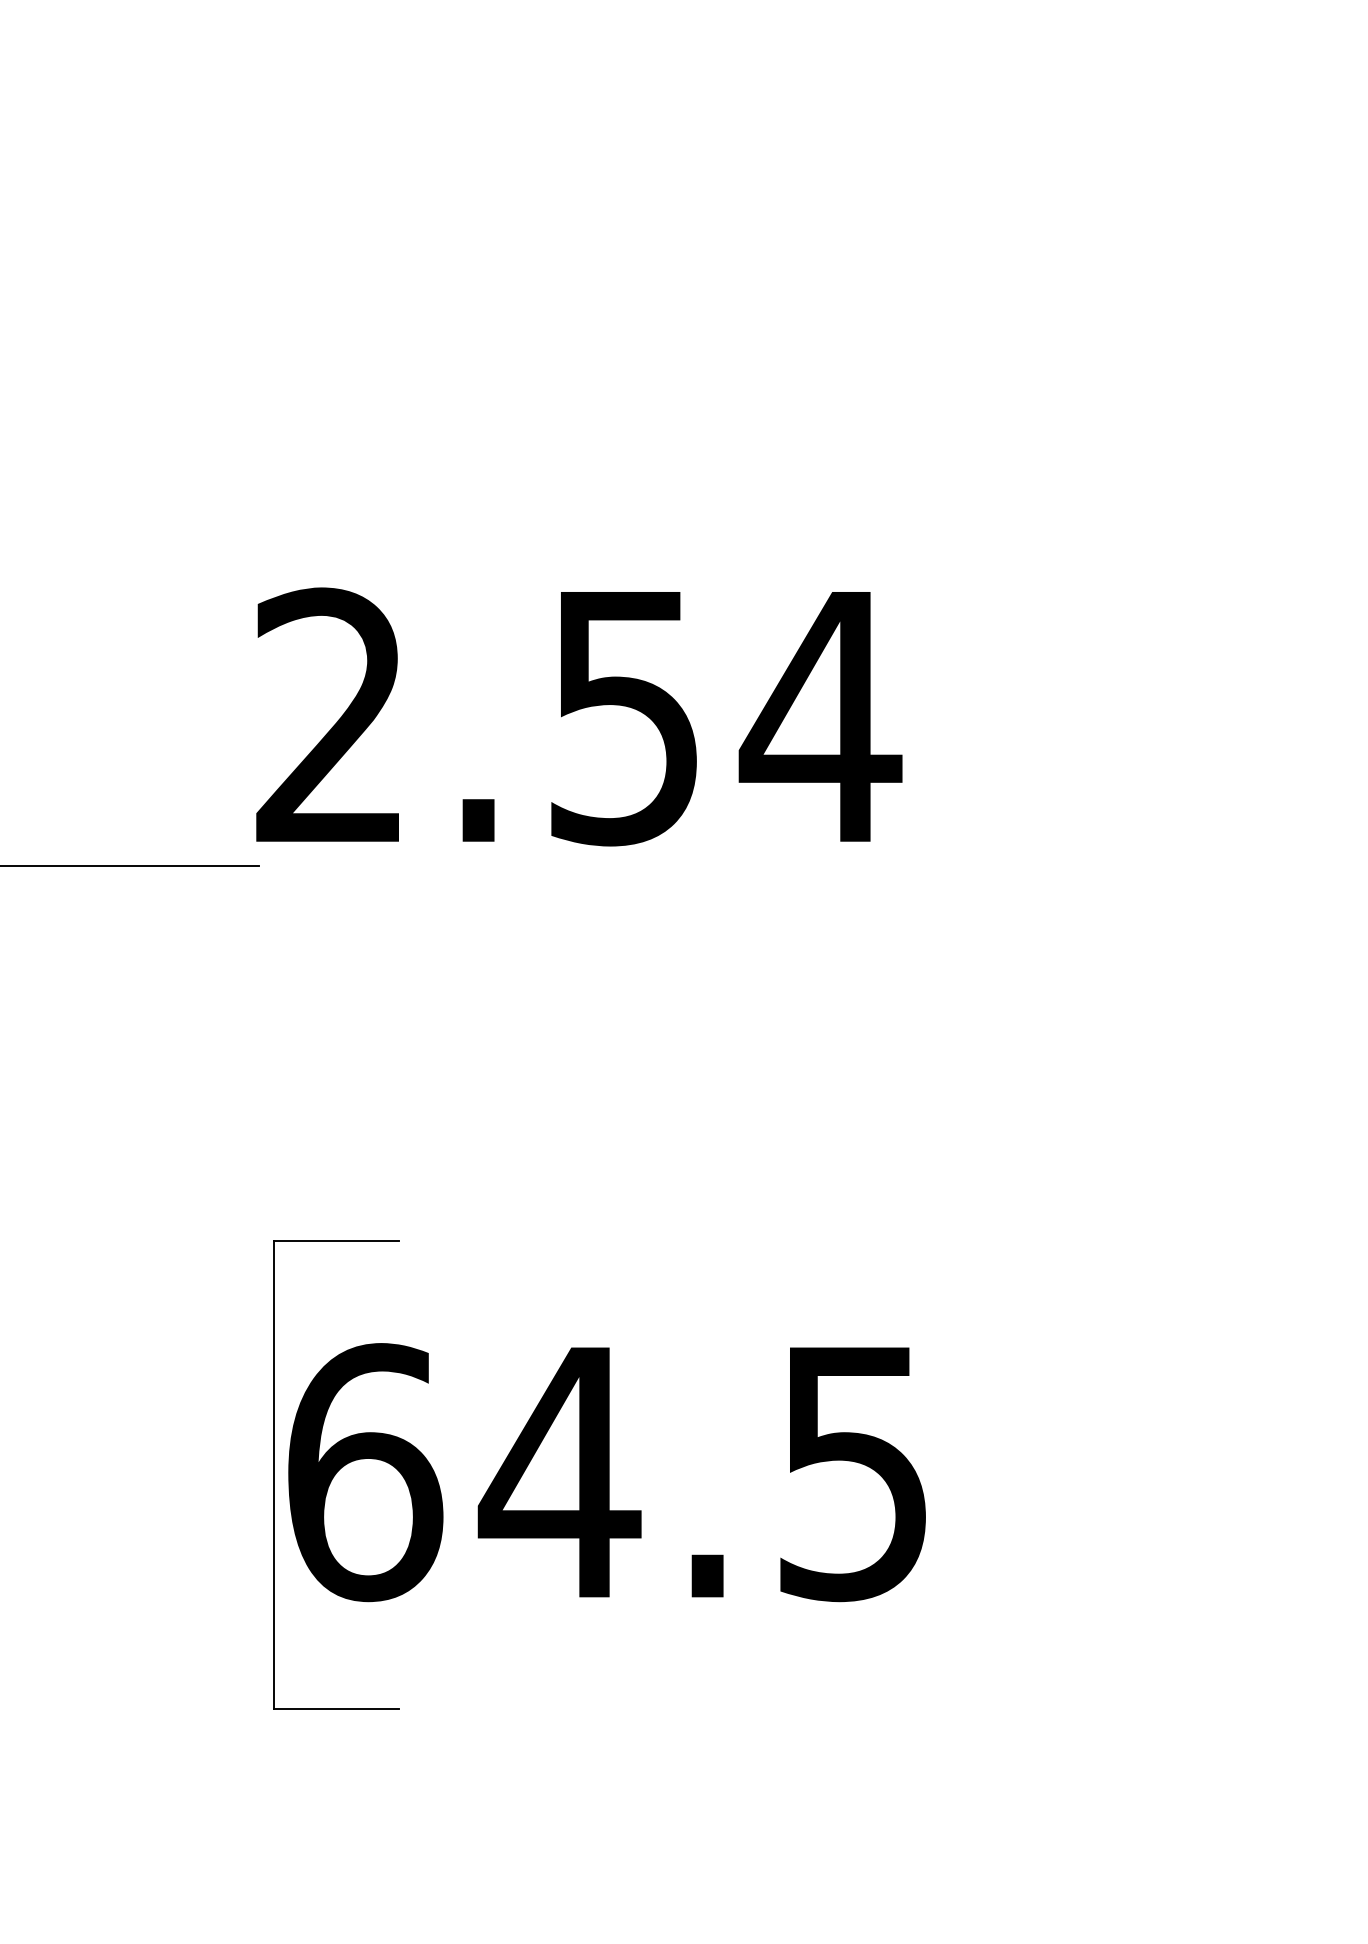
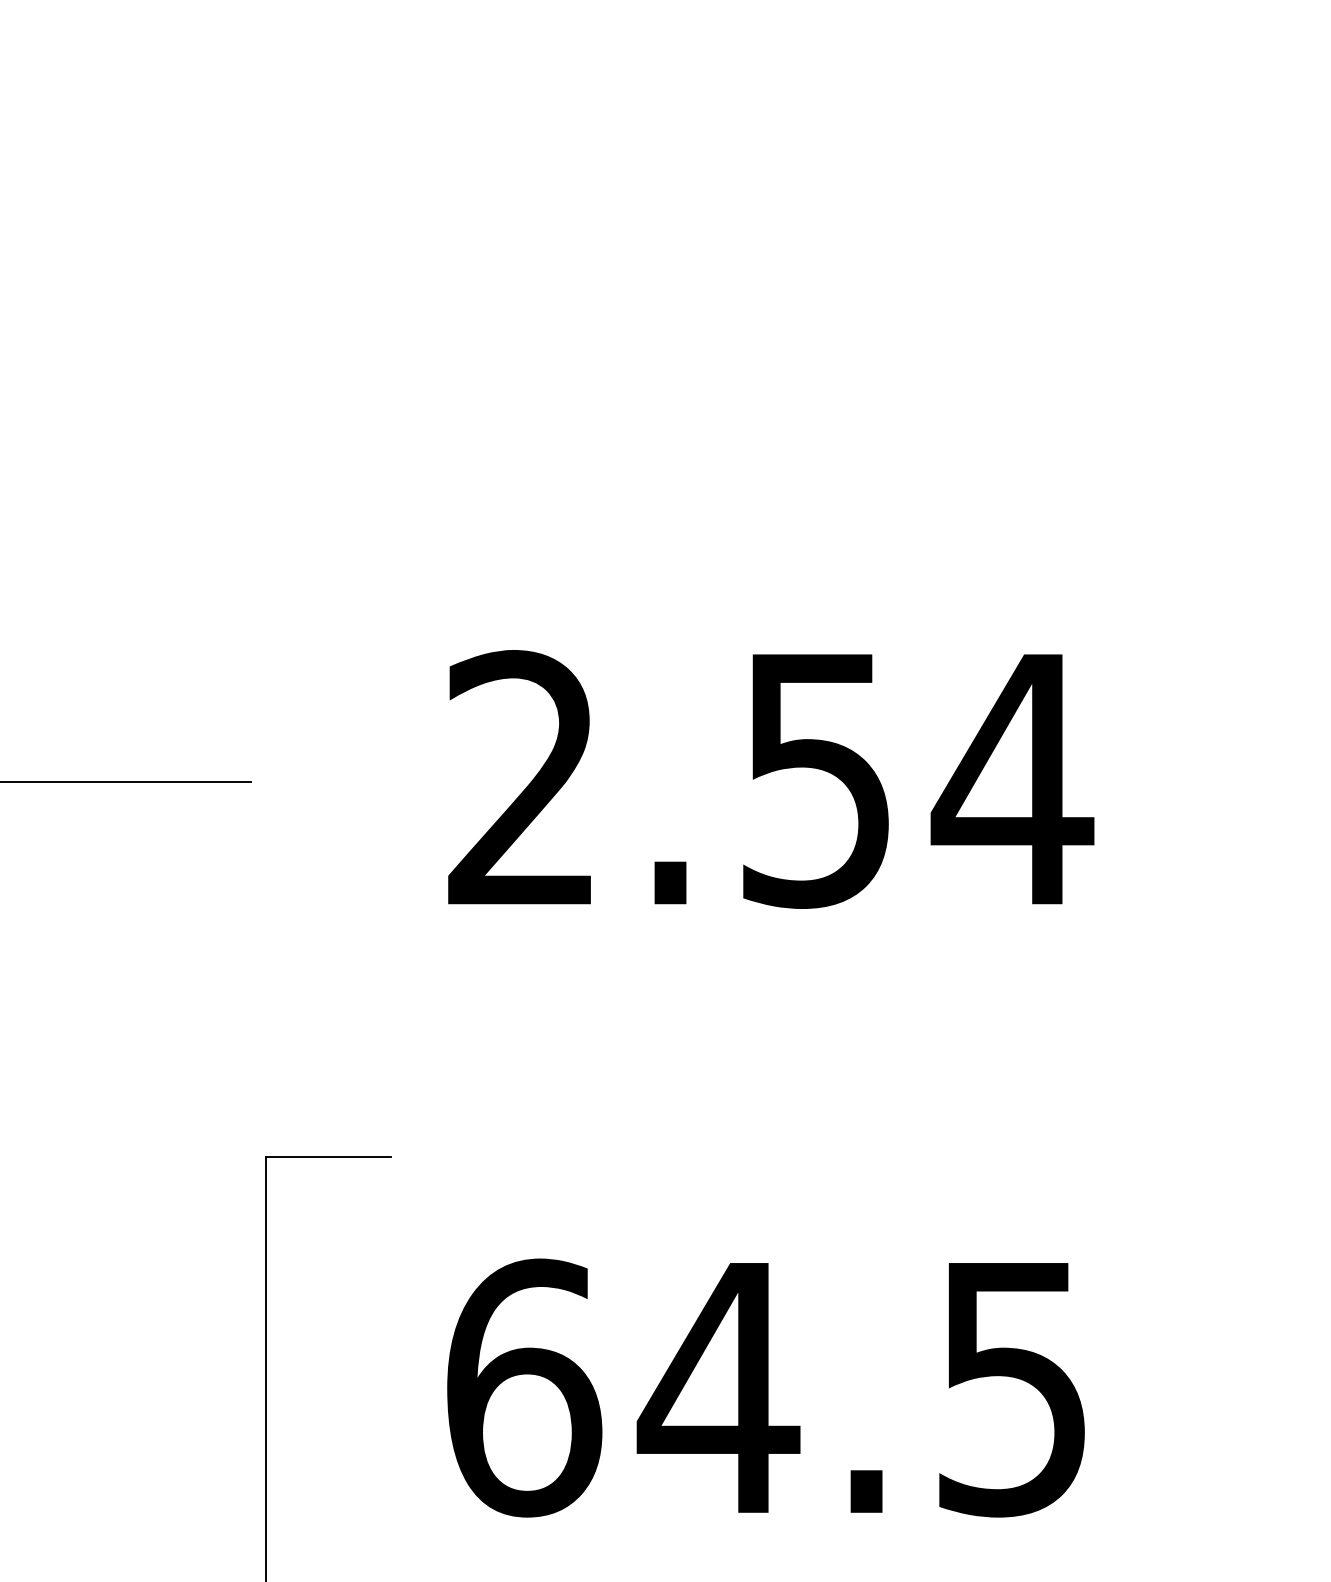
text: (579, 716) -> (771, 778), moved
text: (606, 1472) -> (765, 1387), moved

